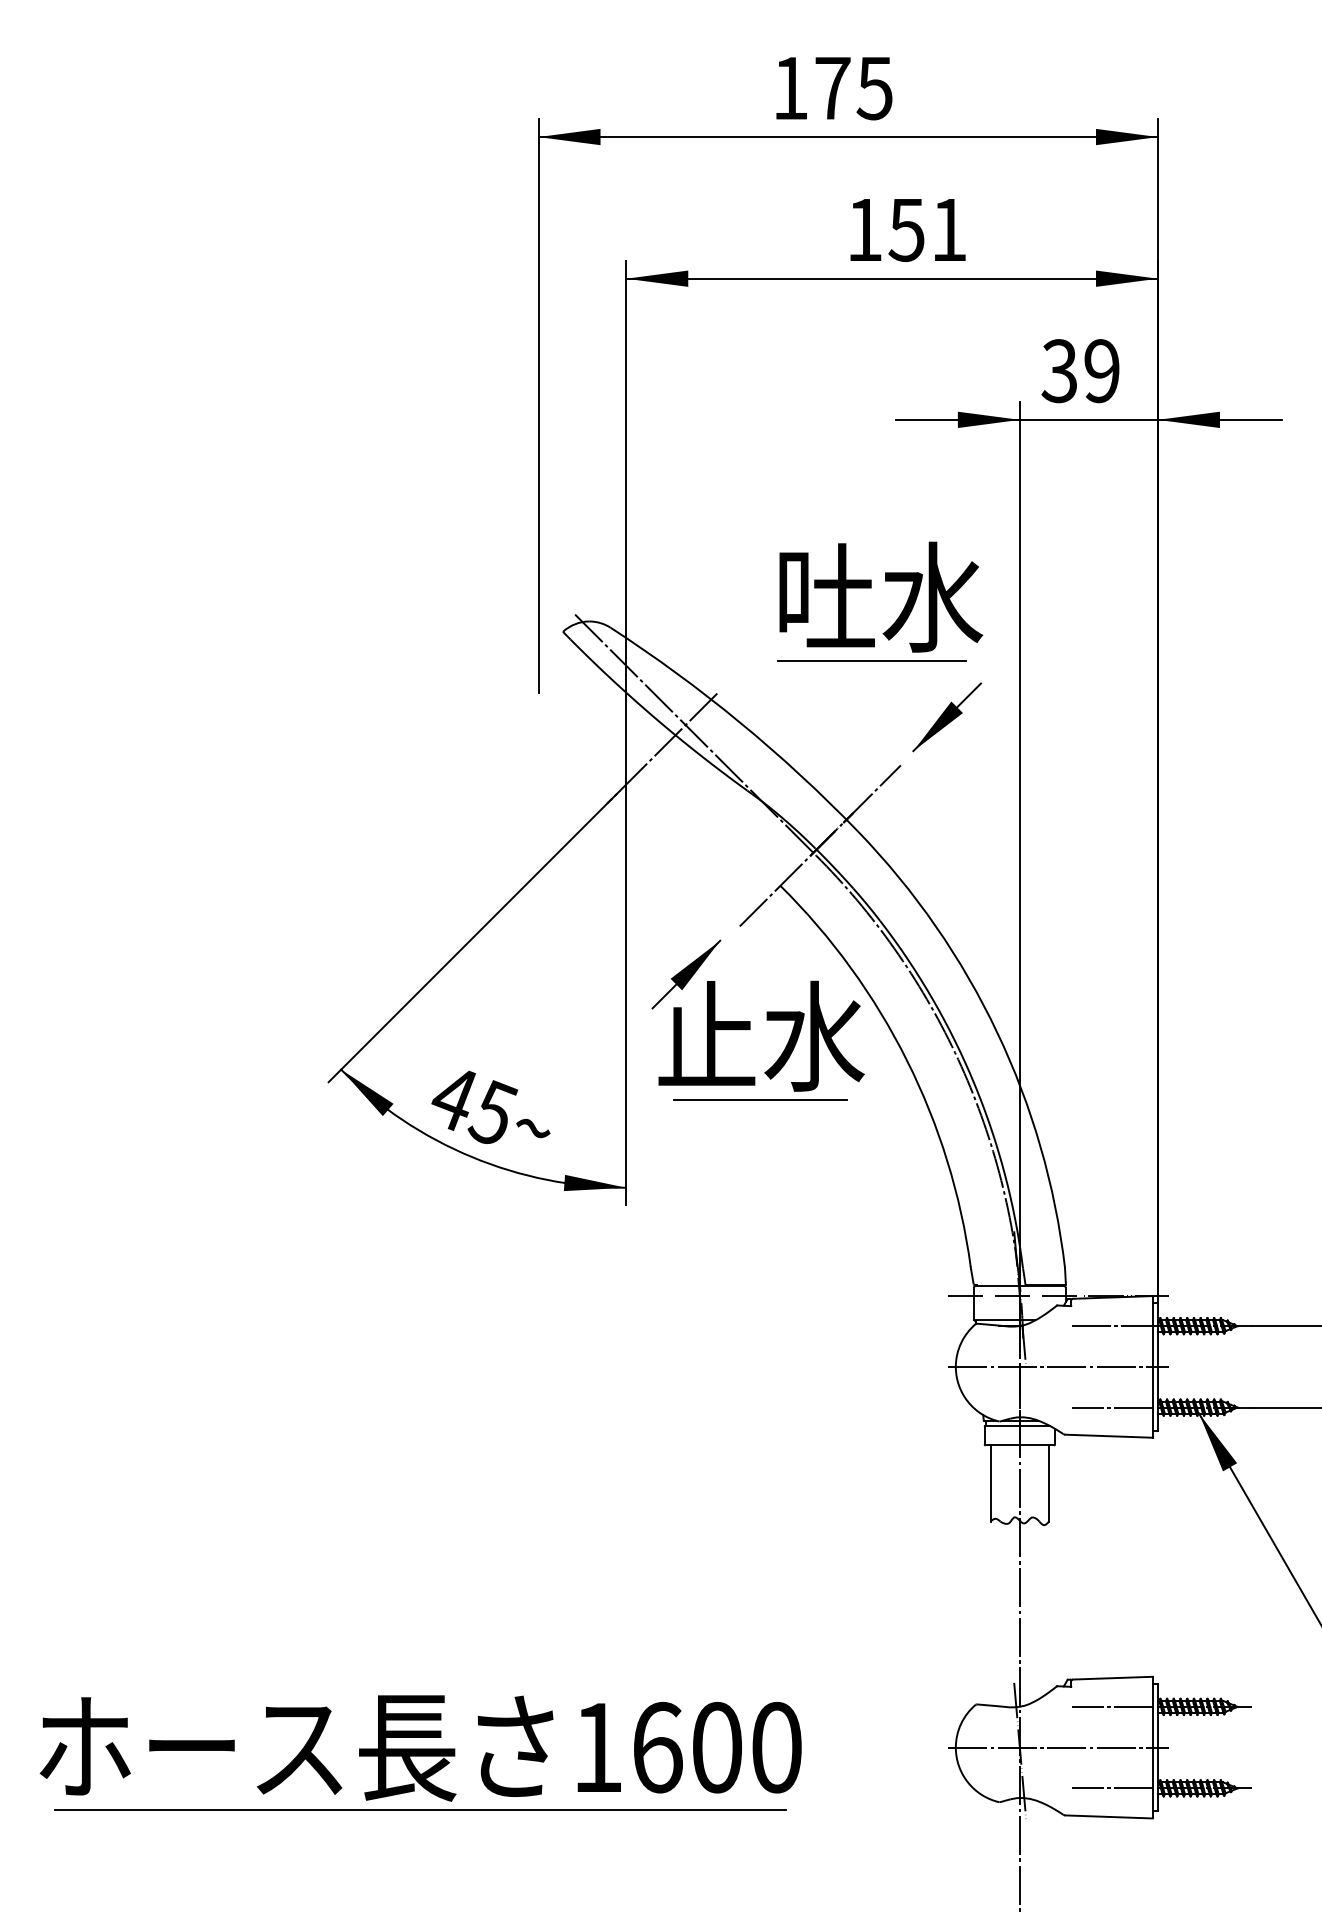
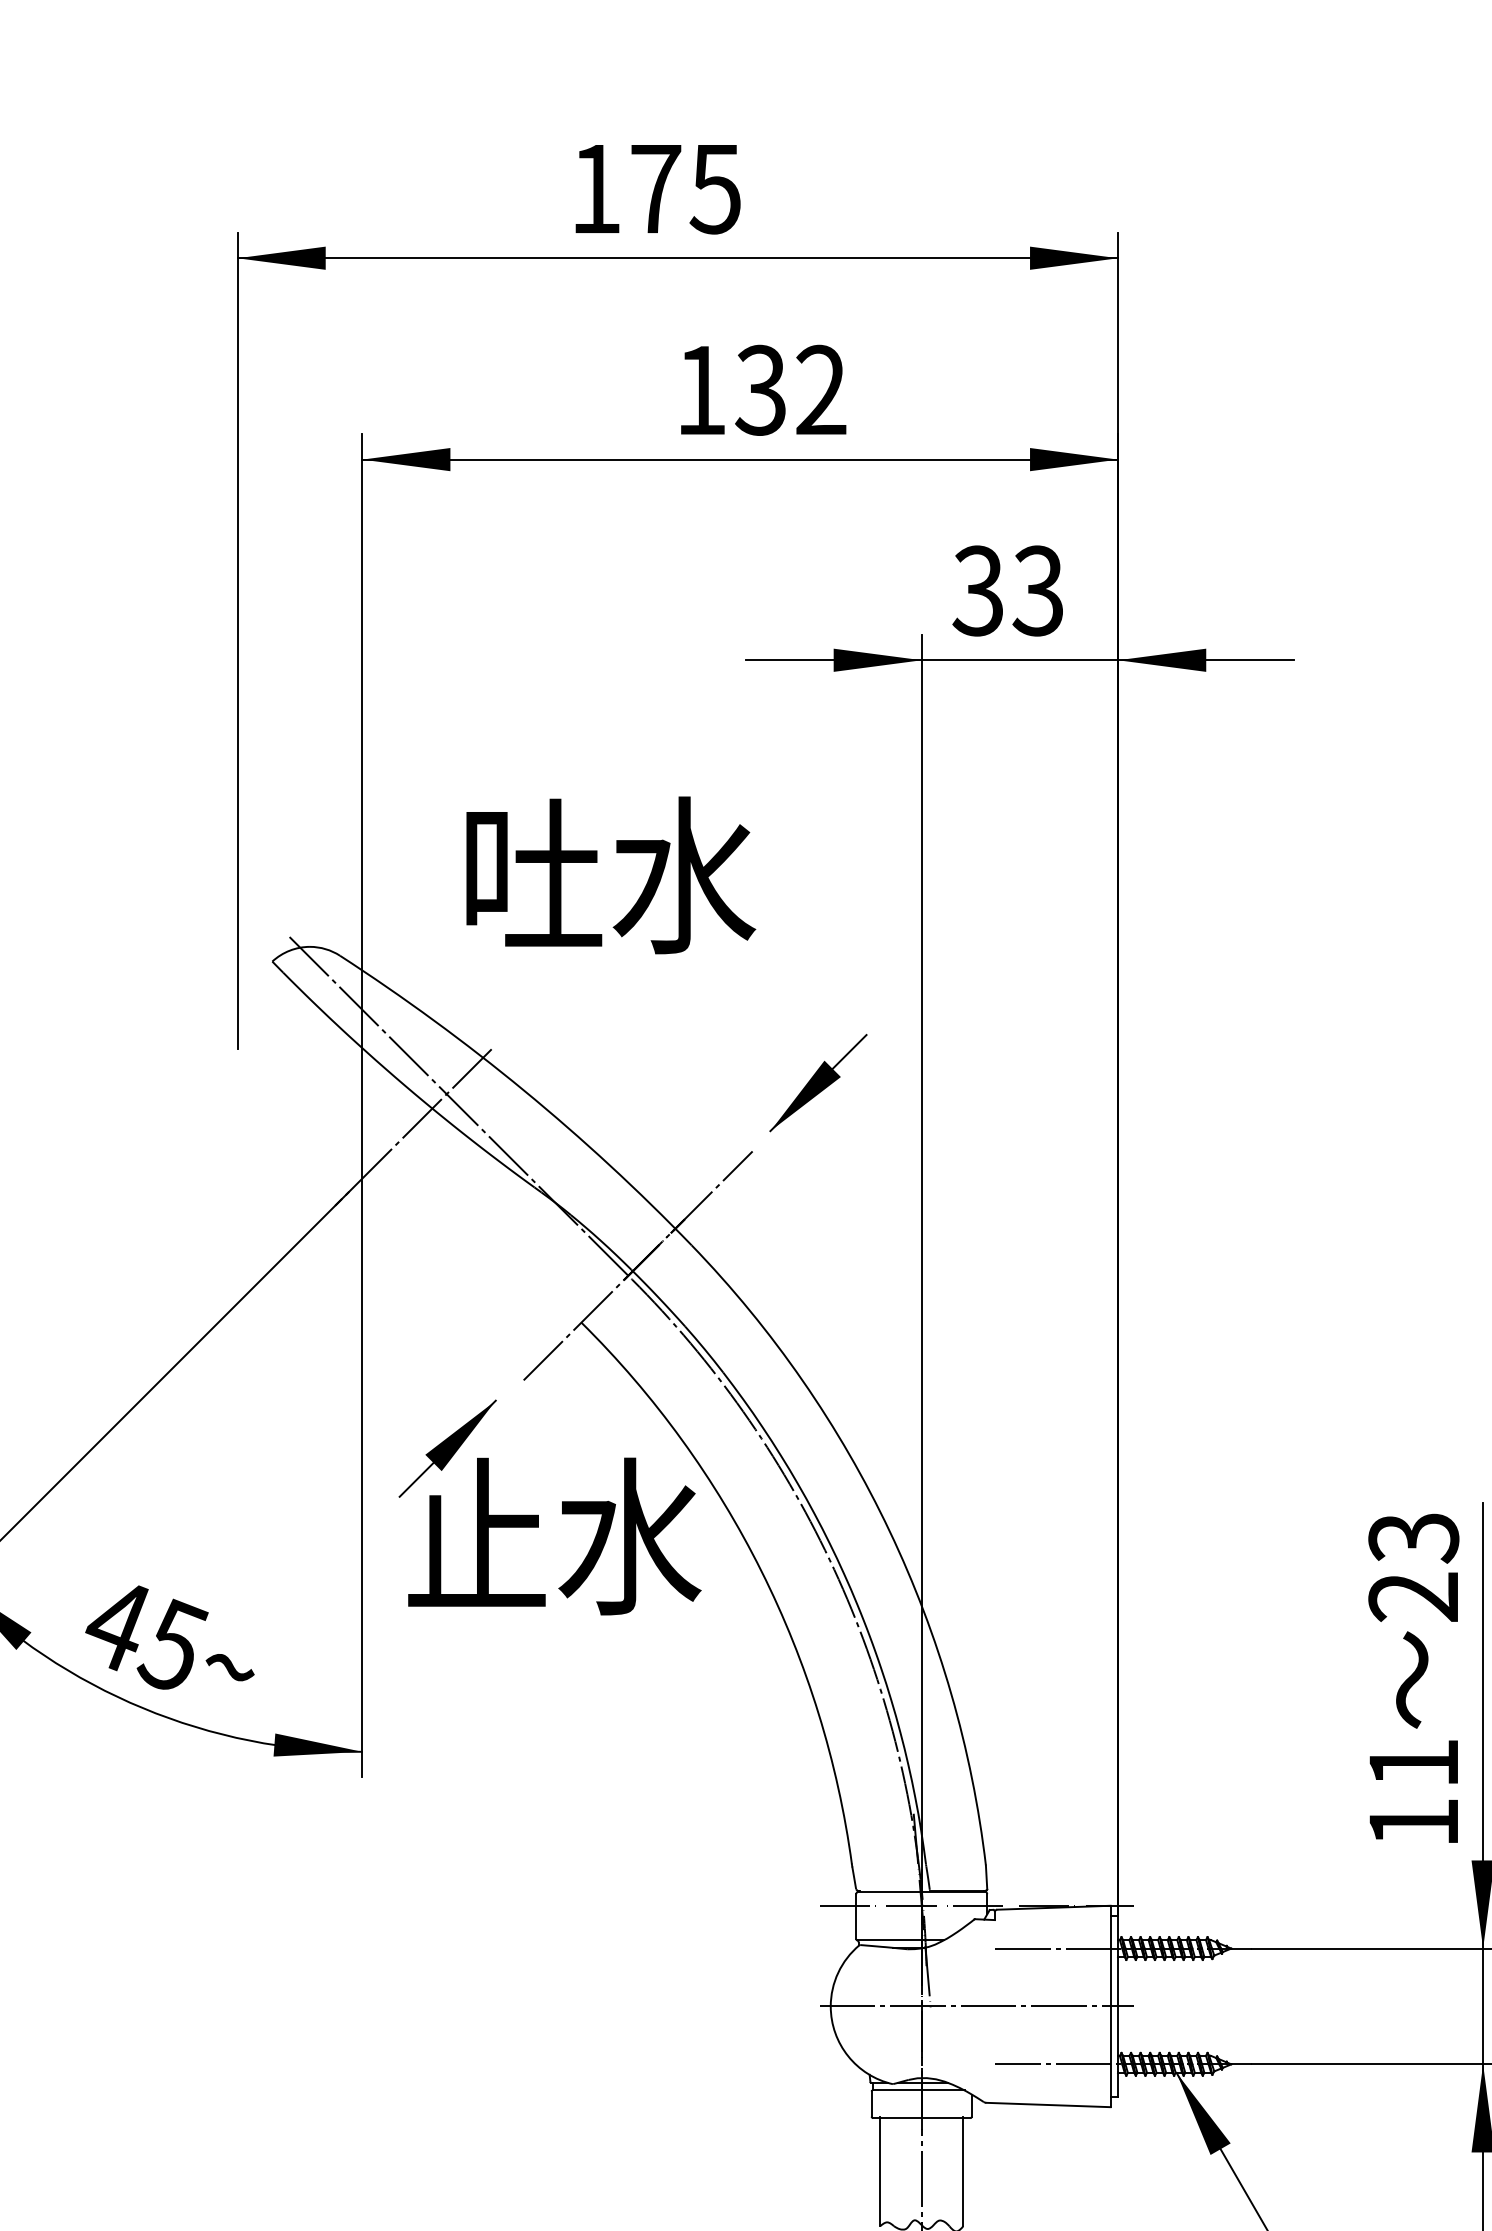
text: (927, 229) -> (790, 389), 151 -> 132
text: (1101, 371) -> (1037, 591), 39 -> 33
text: (881, 596) -> (611, 874), moved
line: (871, 660) -> (710, 1002), removed
line: (760, 1099) -> (553, 1626), removed

